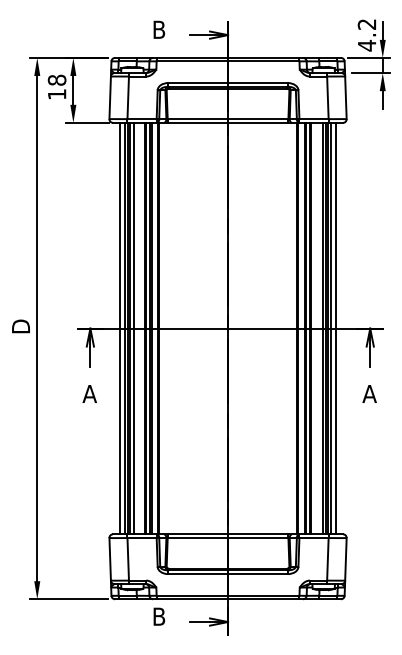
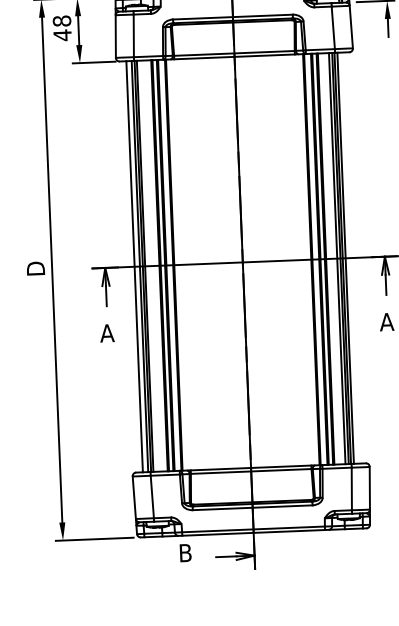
text: (57, 94) -> (62, 35), 18 -> 48
line: (133, 328) -> (148, 266), removed
line: (336, 328) -> (351, 257), removed

